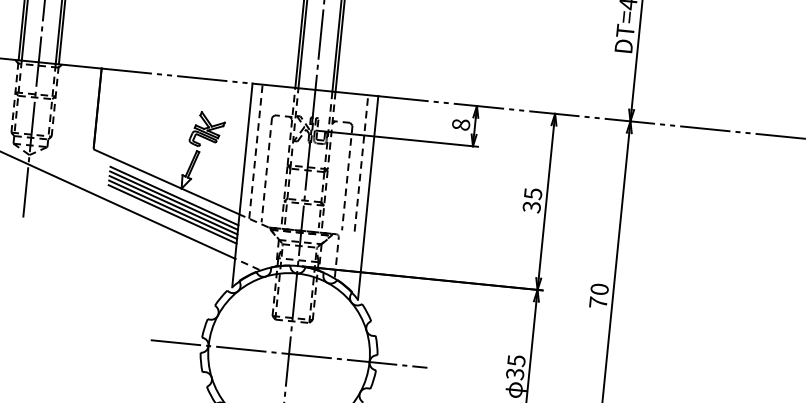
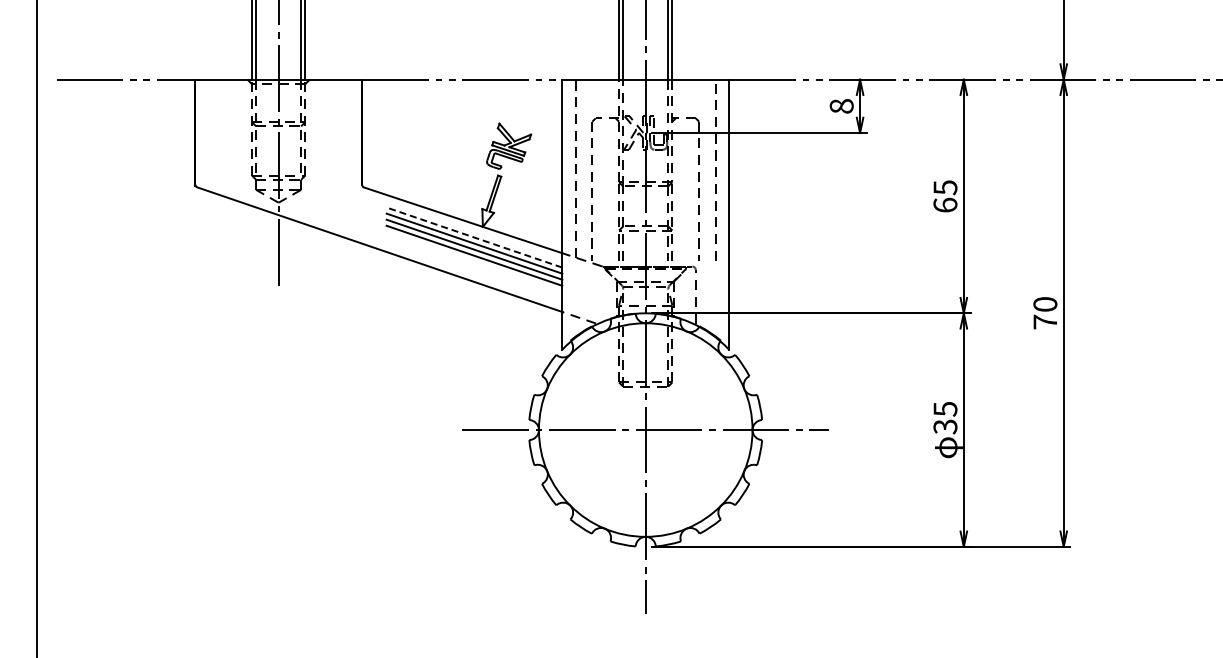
line: (174, 196) -> (474, 237), solid -> dashed
text: (531, 206) -> (945, 204), 35 -> 65
line: (172, 214) -> (474, 261), removed

